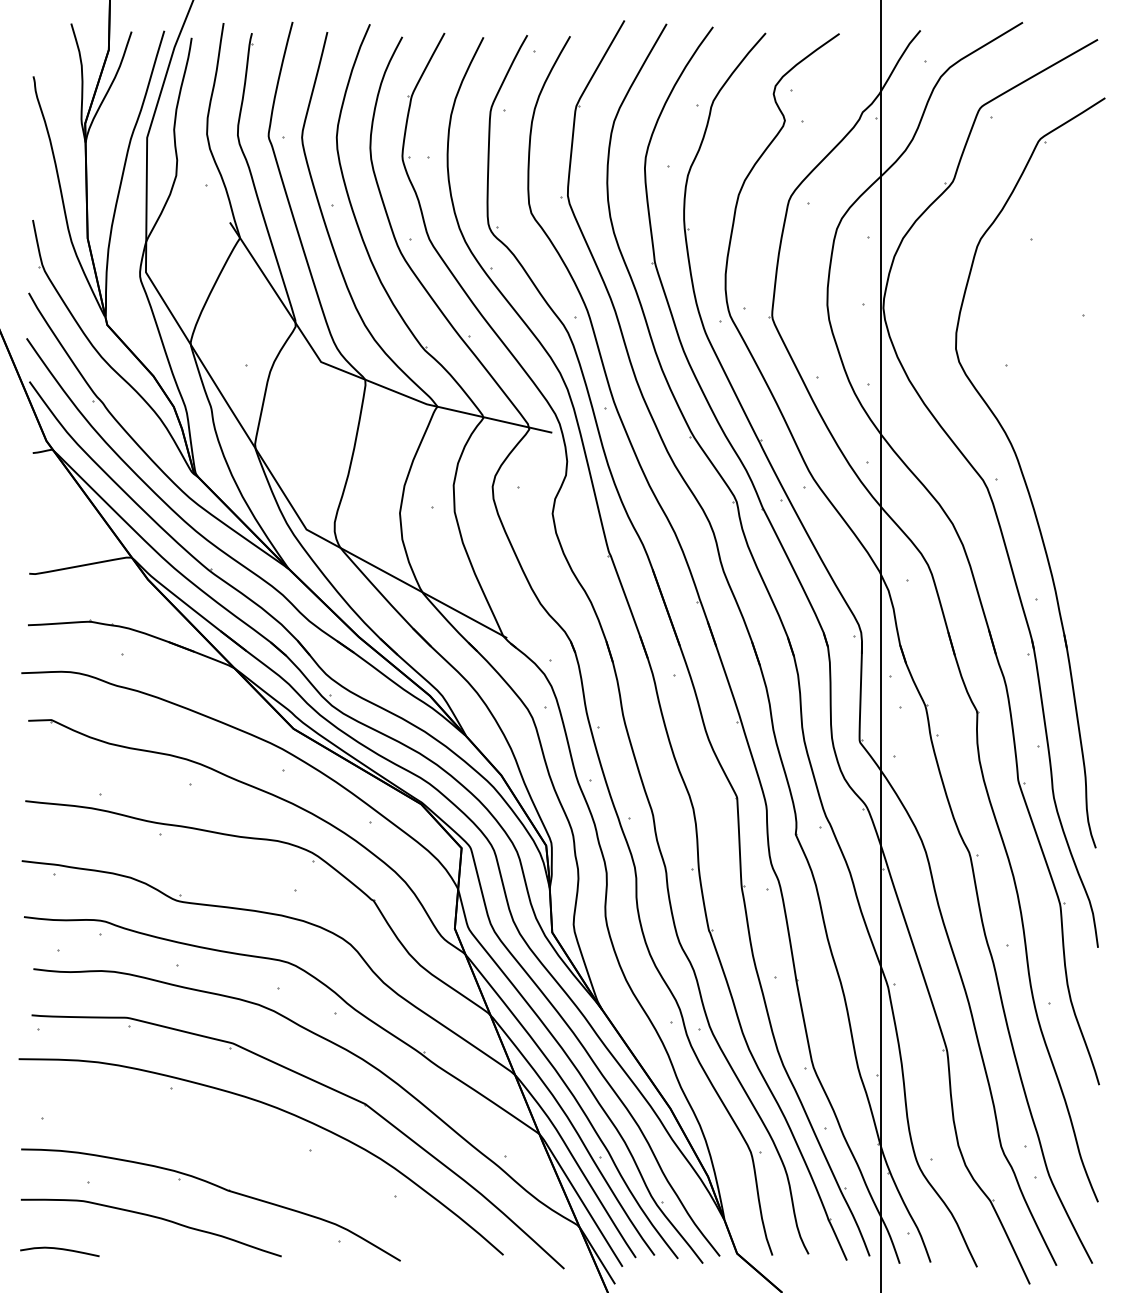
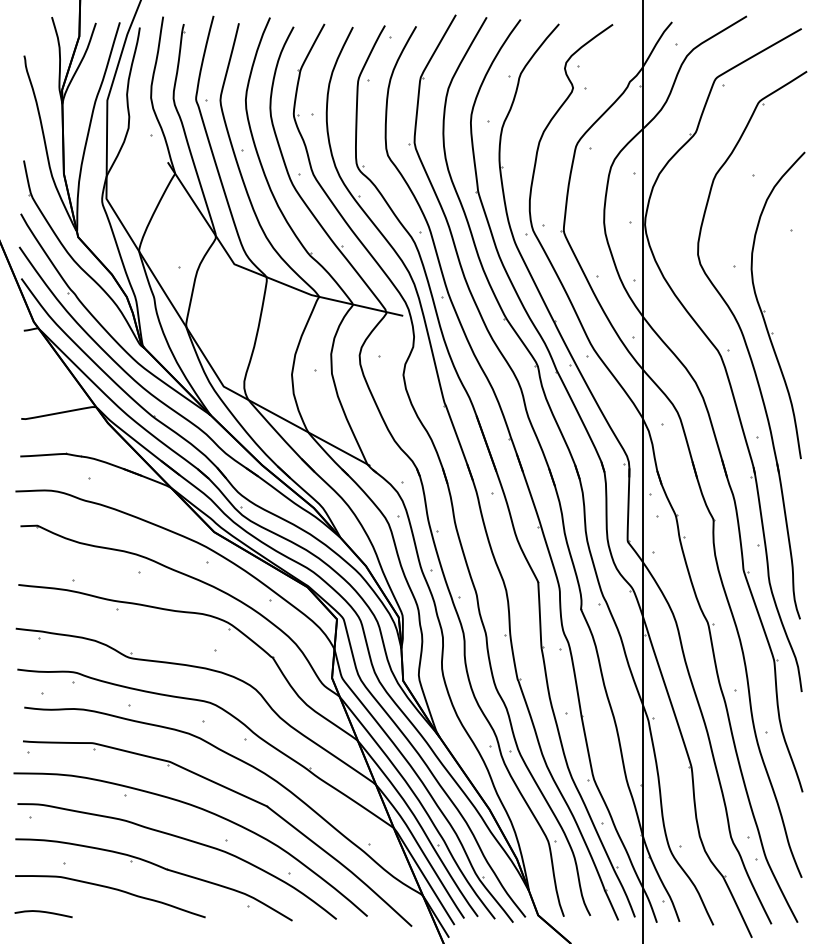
part: (1048, 426) -> (765, 311), added
curve: (250, 1149) -> (182, 839), added

